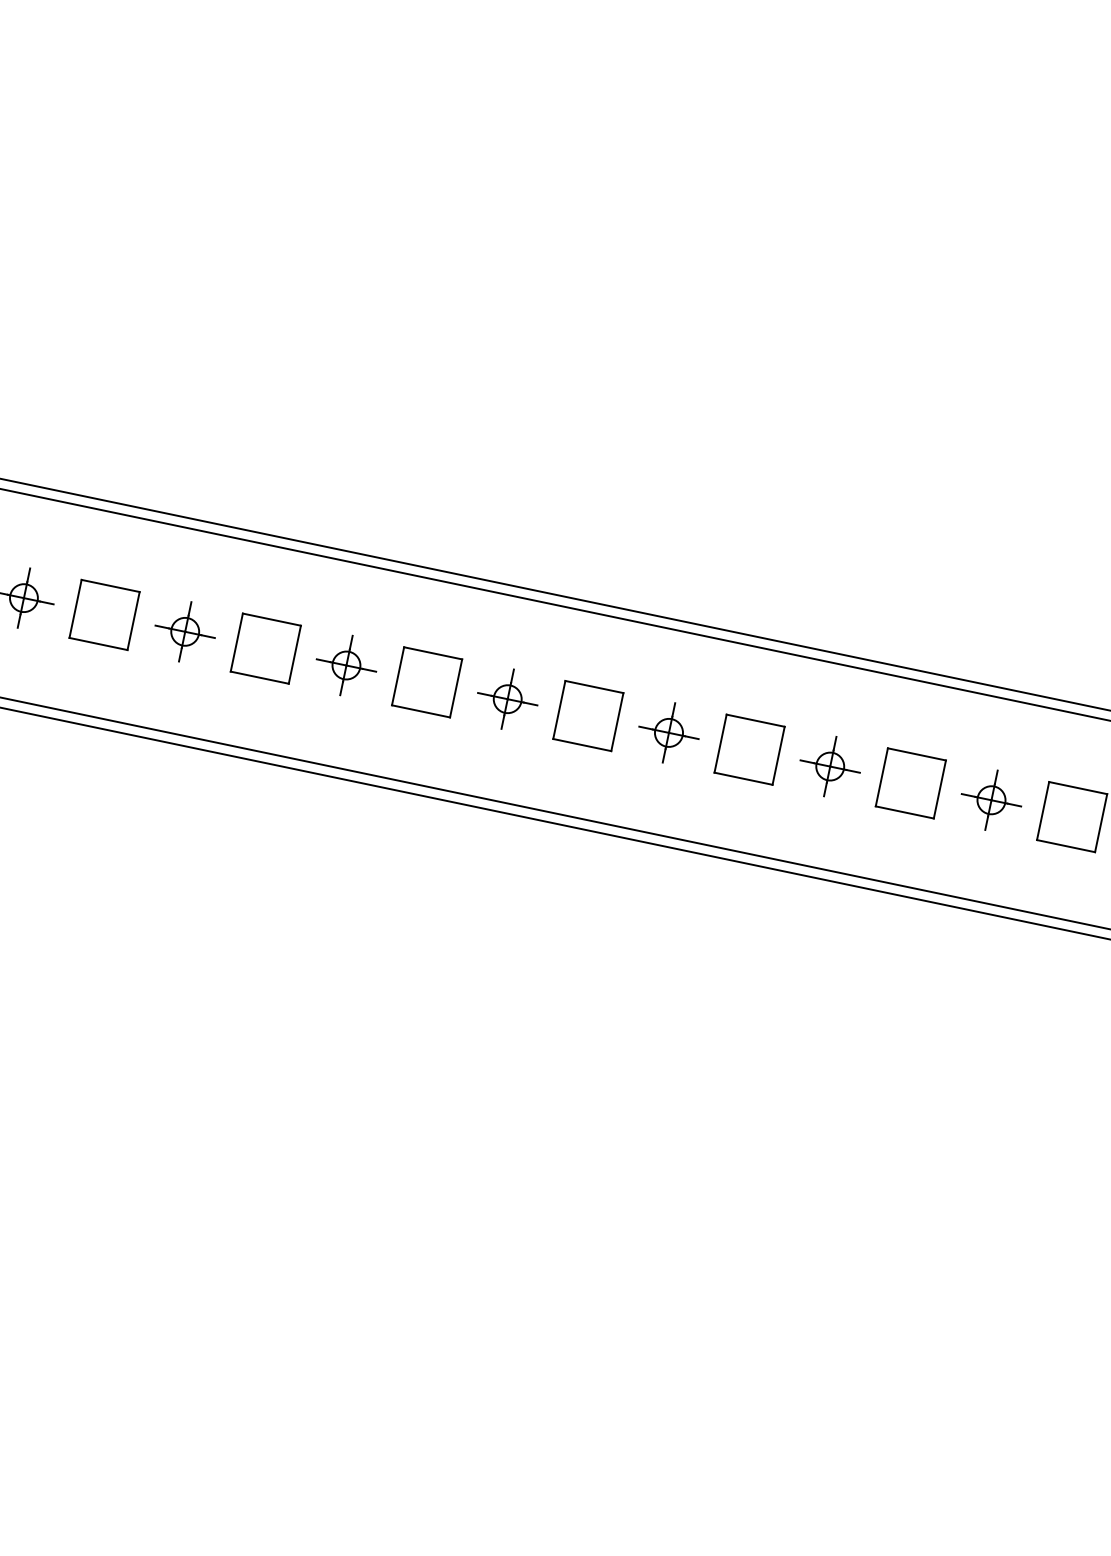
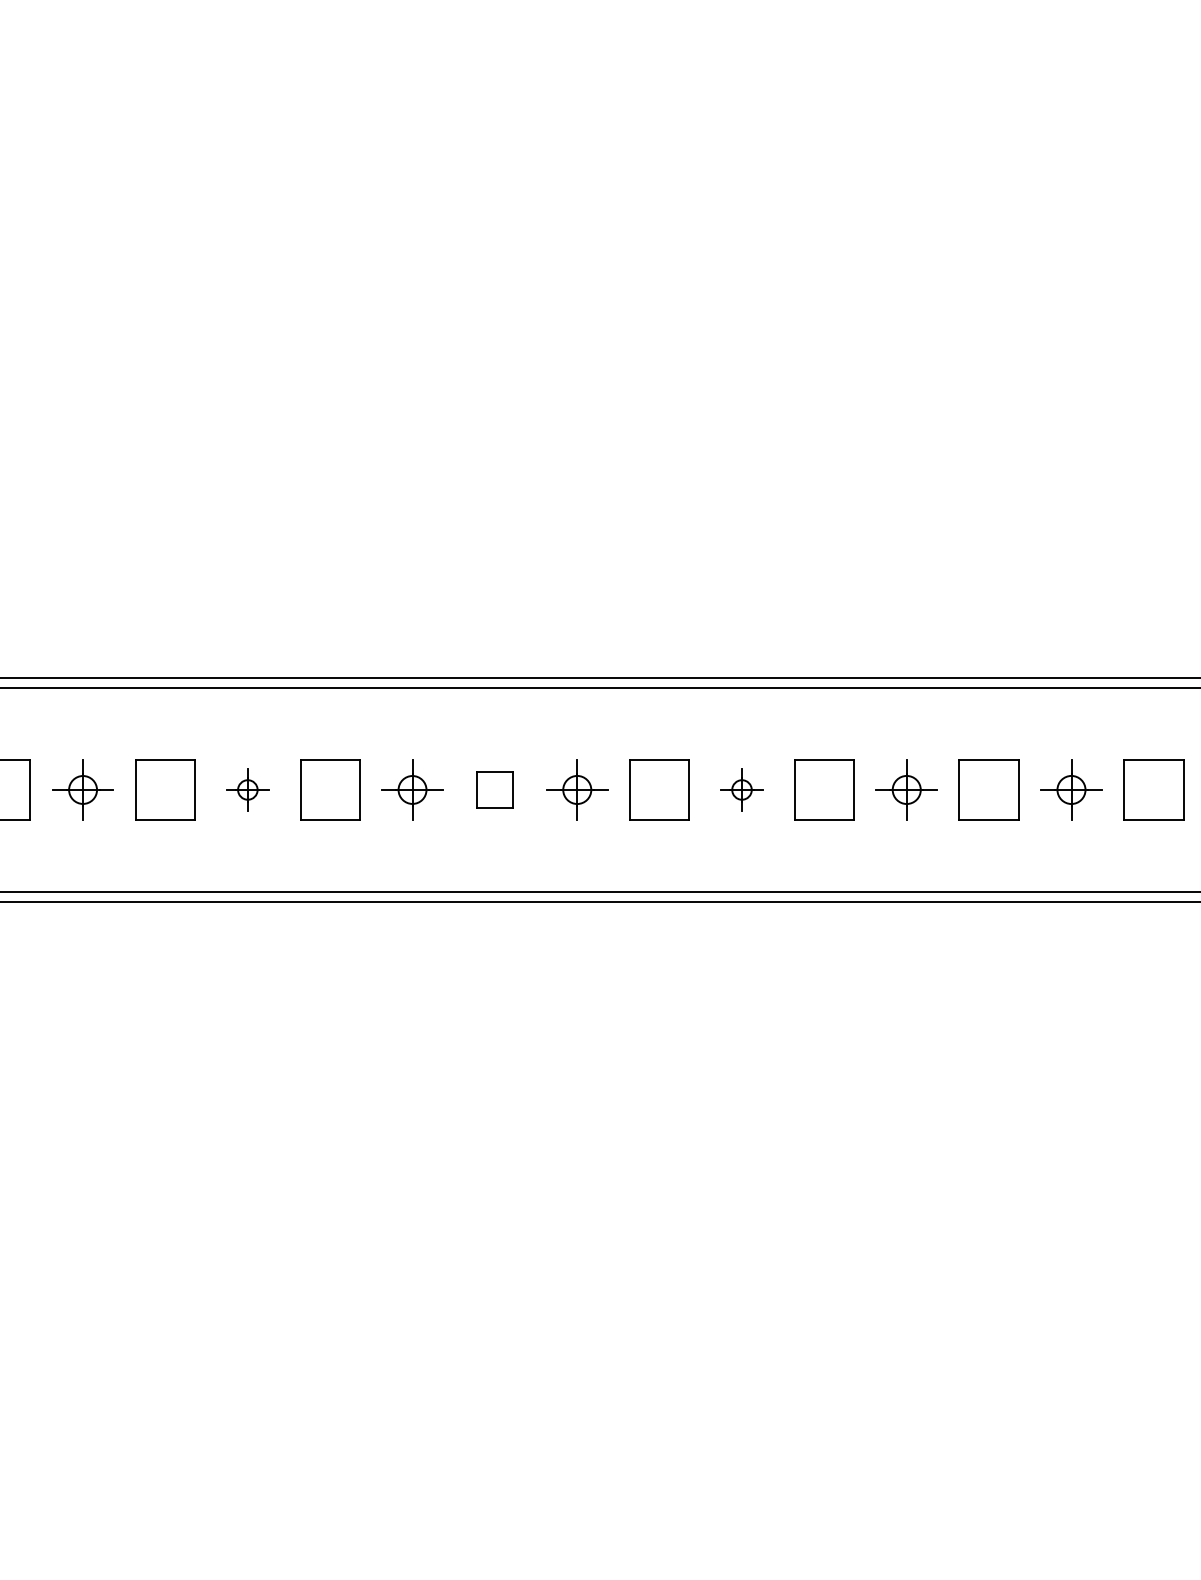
part: (346, 664) -> (247, 789), size x0.7
part: (588, 715) -> (494, 789), size x0.6
part: (829, 766) -> (741, 789), size x0.7

